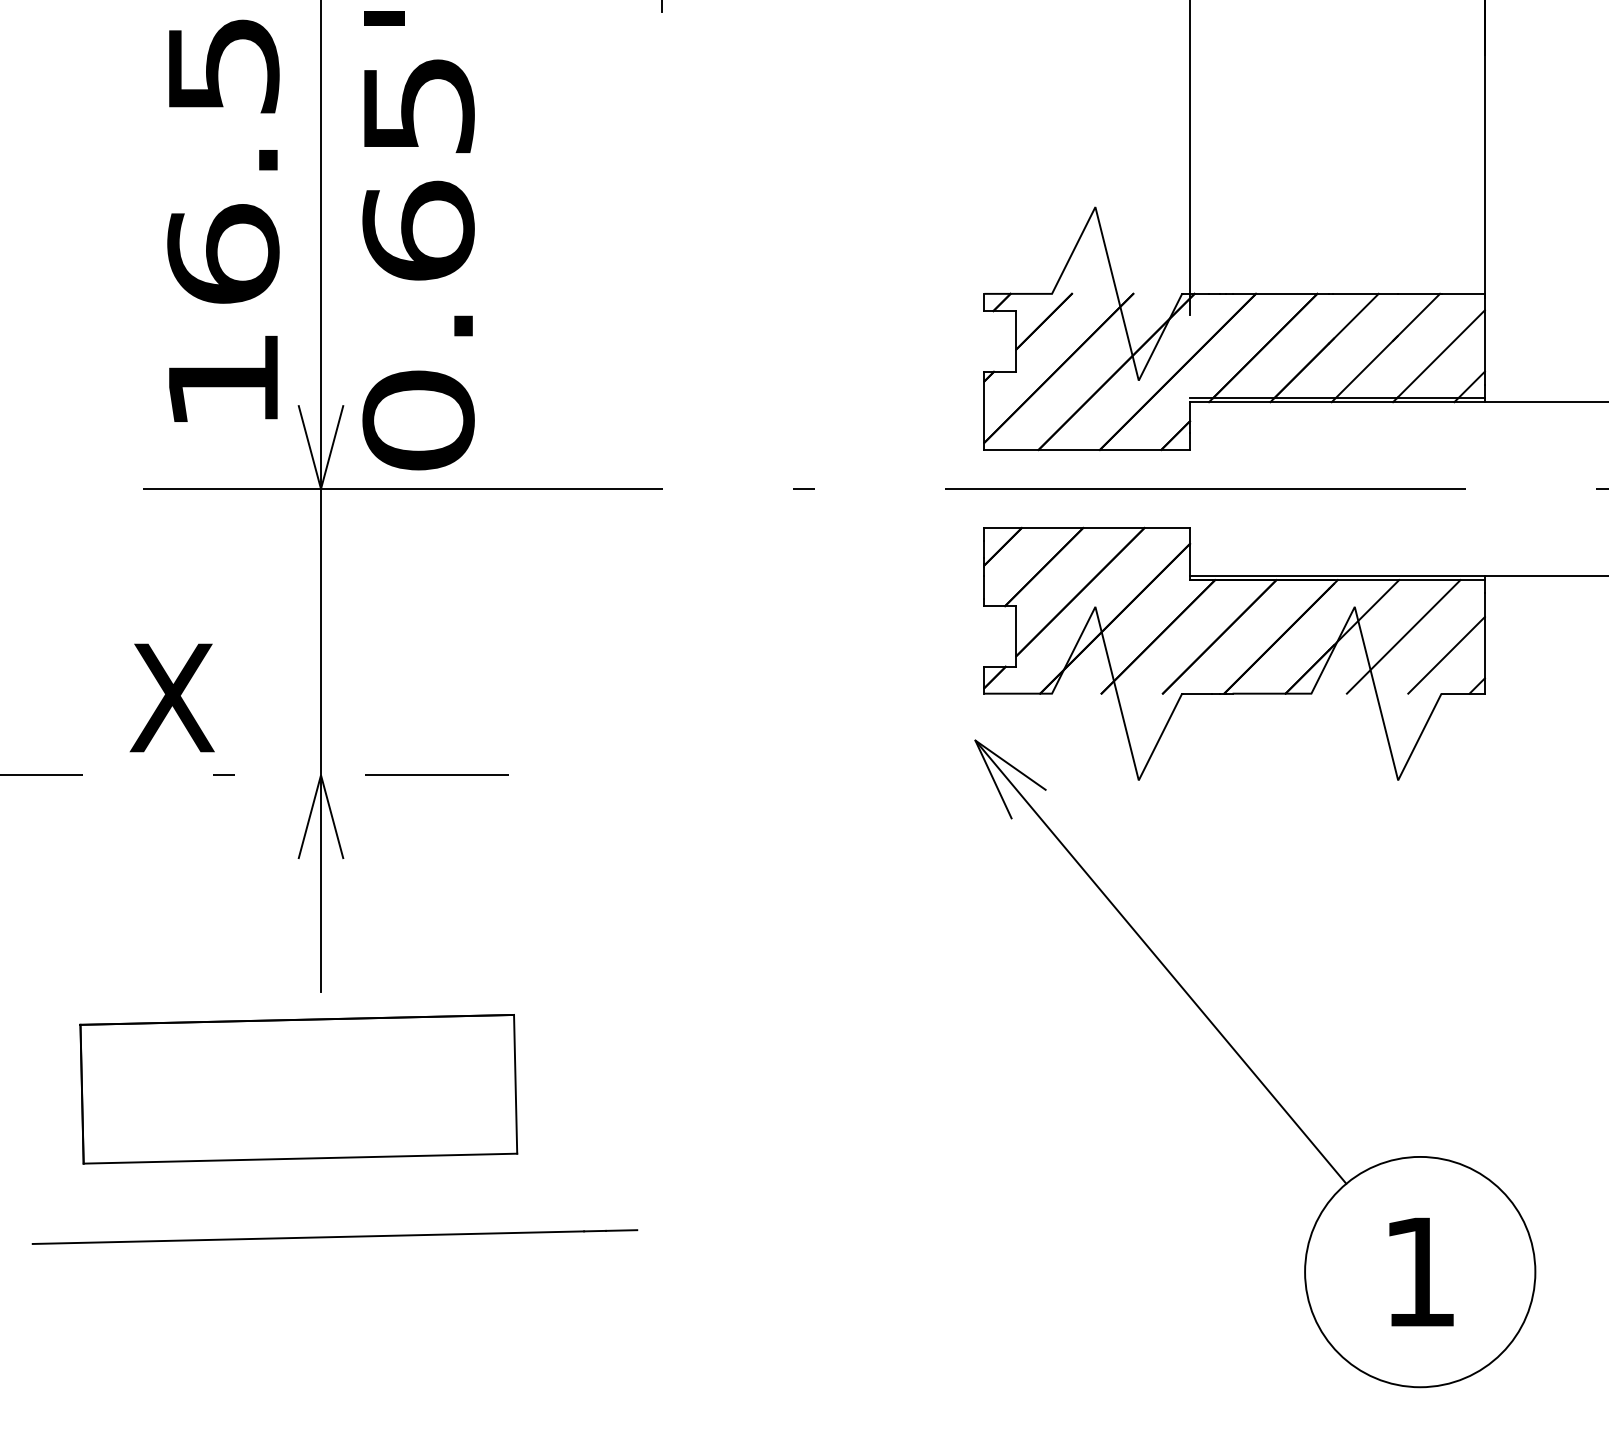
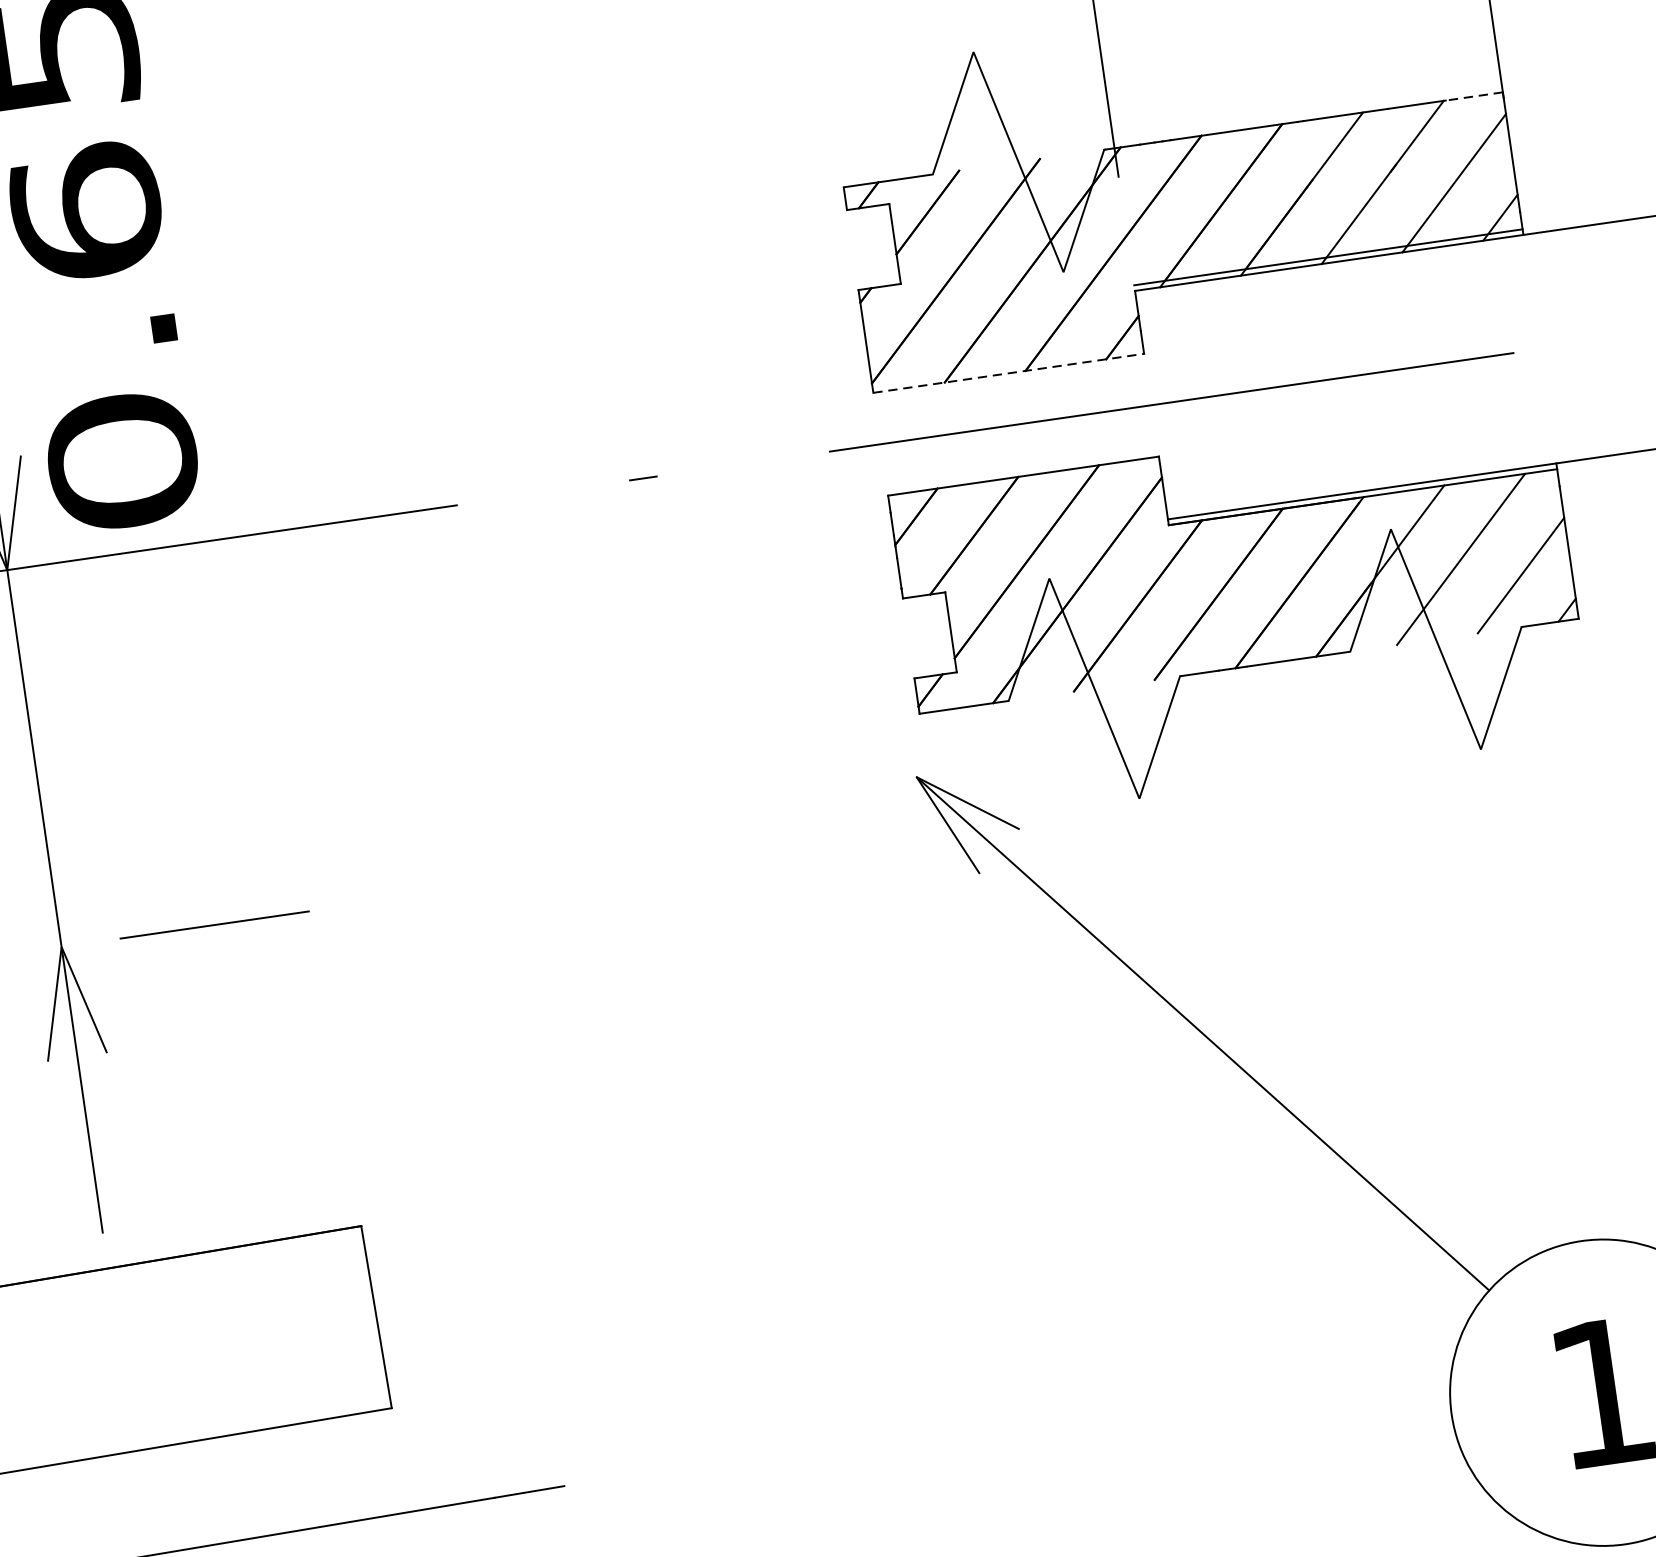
line: (1463, 293) -> (1474, 95), solid -> dashed
line: (1087, 449) -> (1009, 372), solid -> dashed

